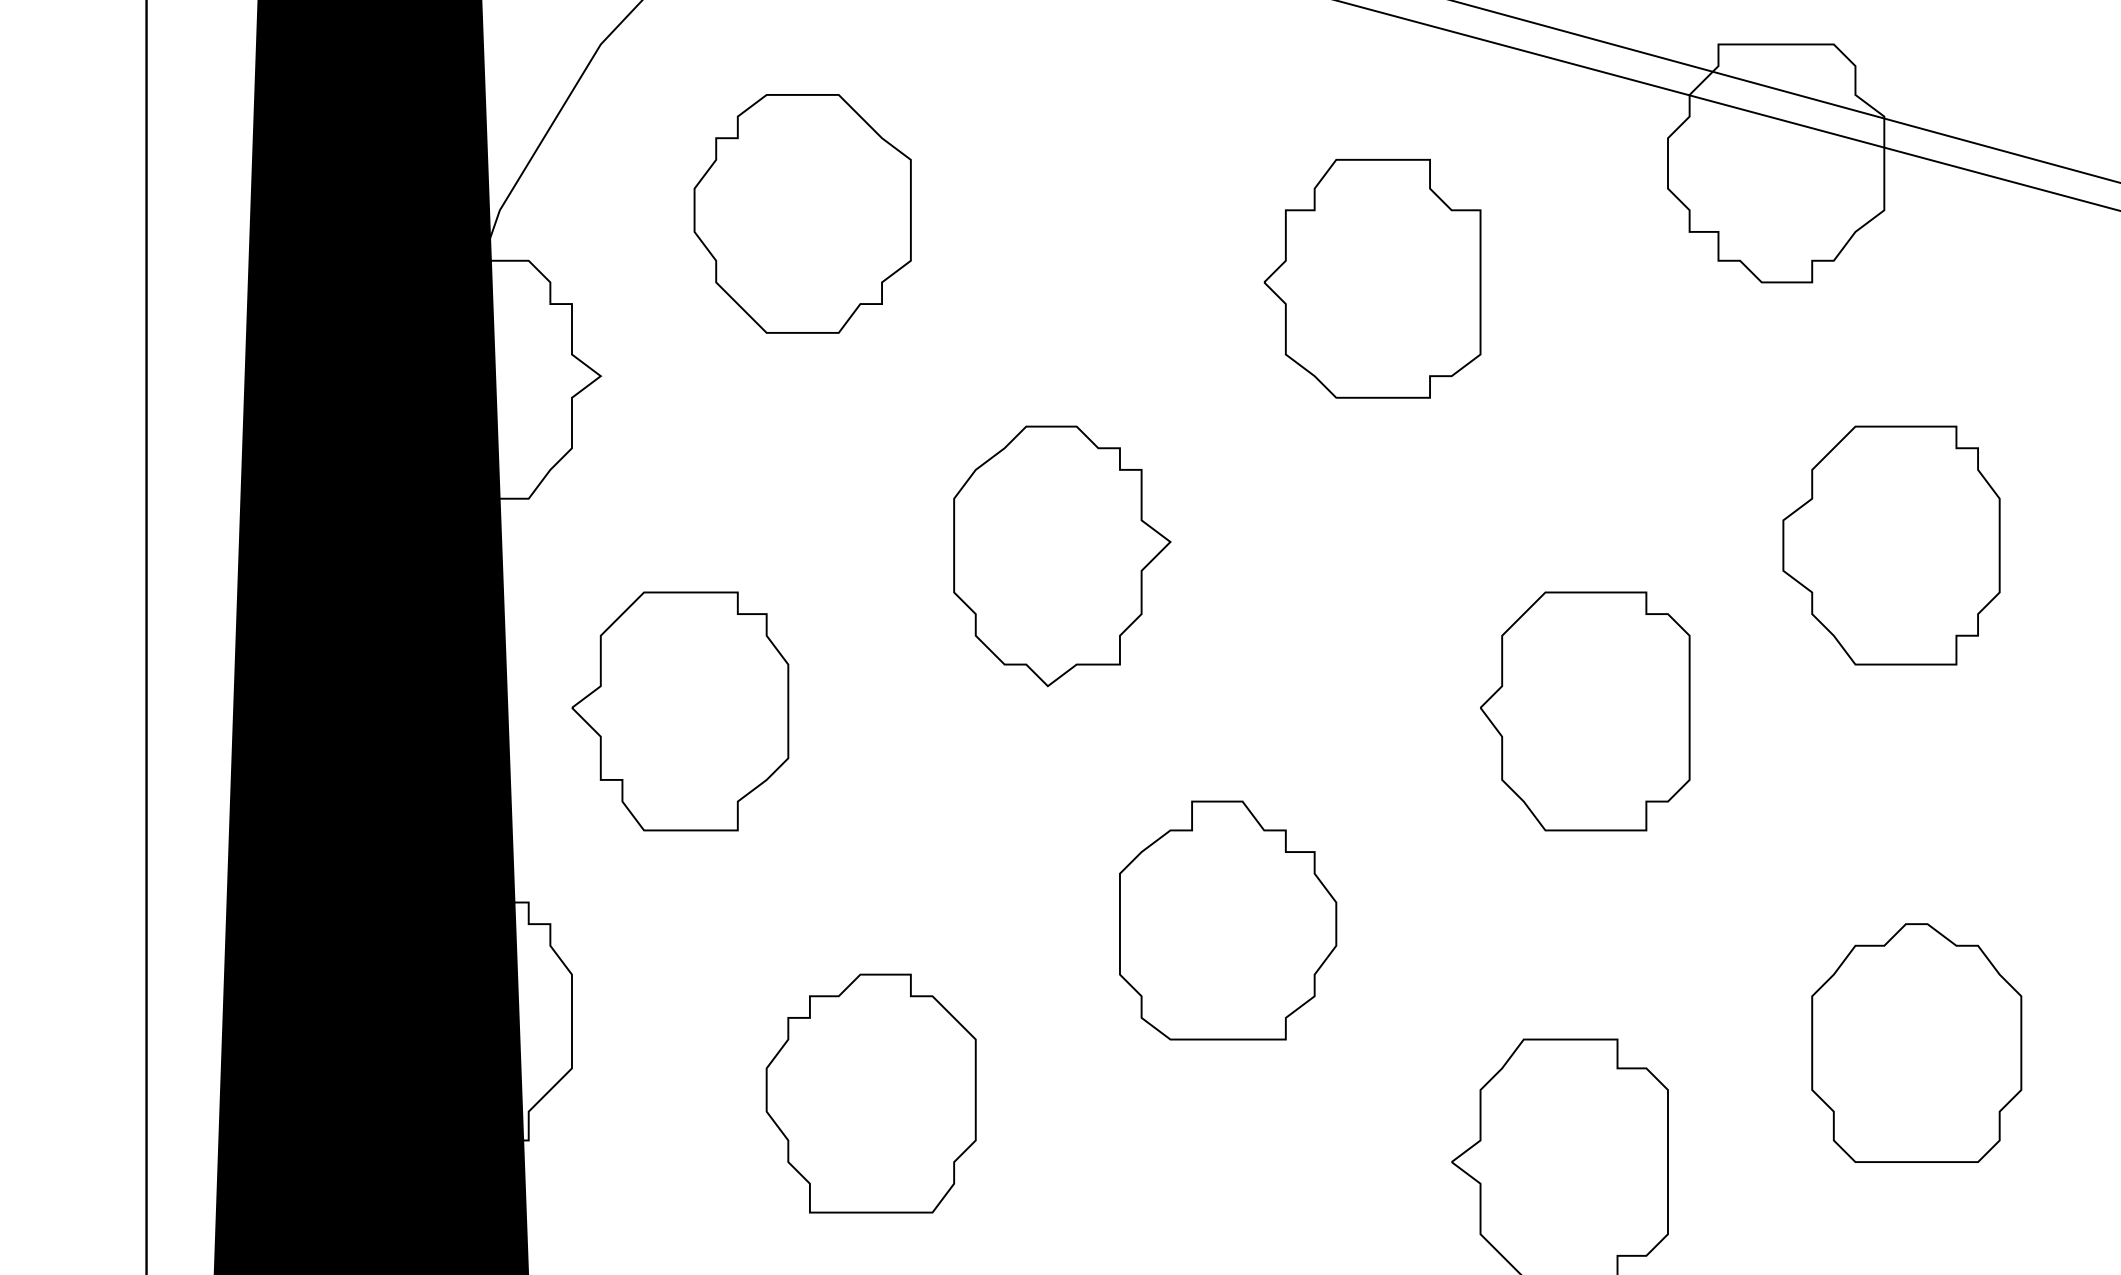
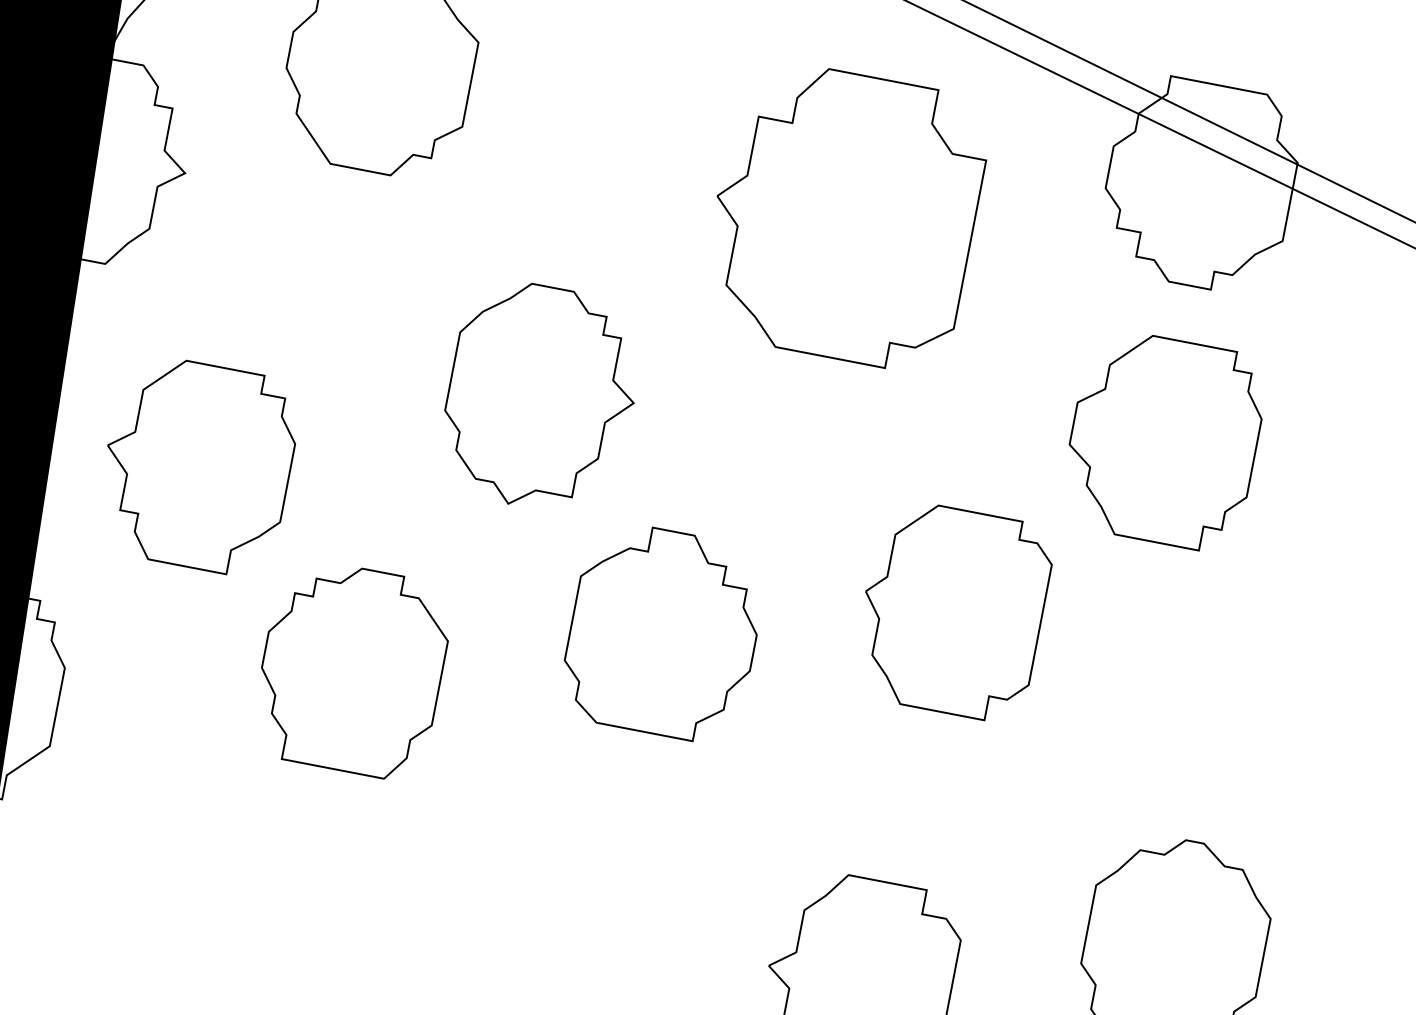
part: (1372, 278) -> (844, 215), size x1.4
part: (1891, 545) -> (1163, 440), moved
part: (1228, 920) -> (664, 632), moved
part: (870, 1093) -> (351, 669), moved

